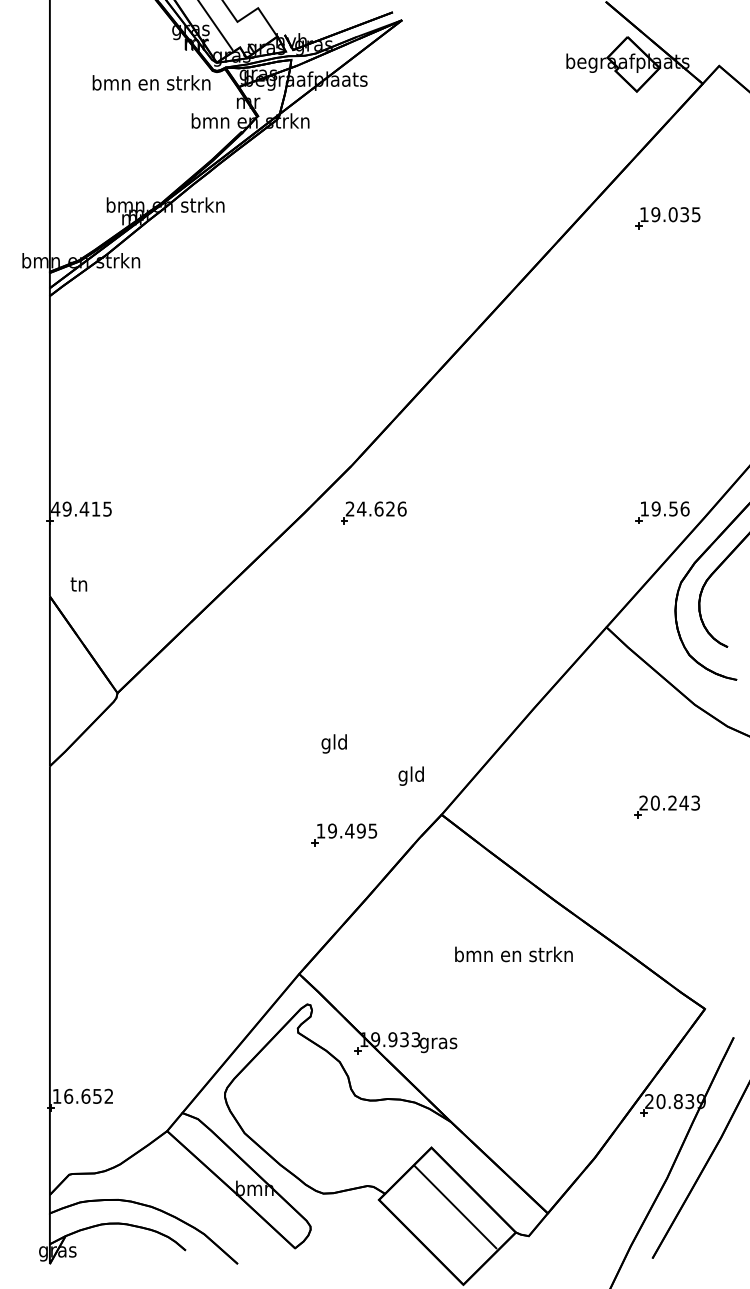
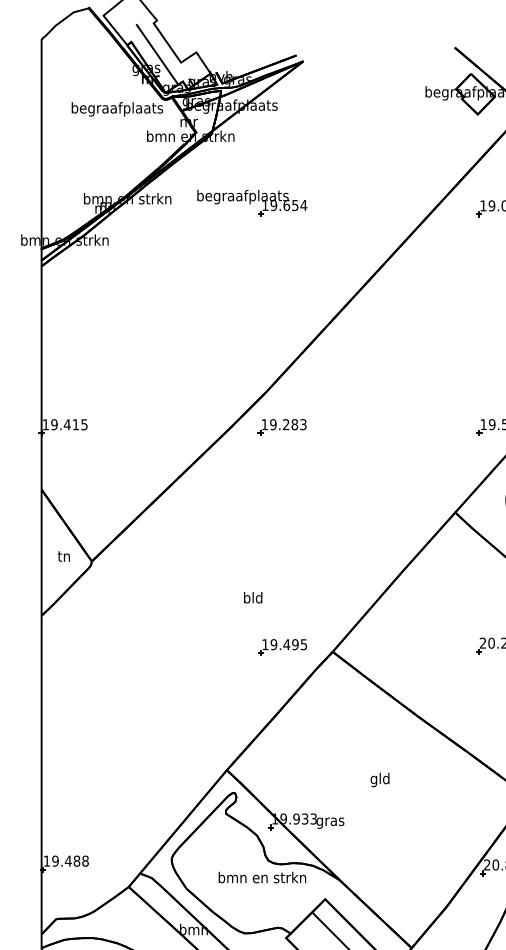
text: (151, 84) -> (117, 109), bmn en strkn -> begraafplaats
part: (333, 211) -> (252, 203), added
text: (55, 508) -> (45, 424), 49.415 -> 19.415
text: (375, 508) -> (283, 424), 24.626 -> 19.283
text: (78, 584) -> (63, 556), moved
text: (325, 743) -> (246, 598), gld -> bld
text: (410, 775) -> (379, 779), moved
part: (344, 834) -> (282, 647), moved
text: (513, 954) -> (262, 877), moved
text: (88, 1095) -> (70, 860), 16.652 -> 19.488

